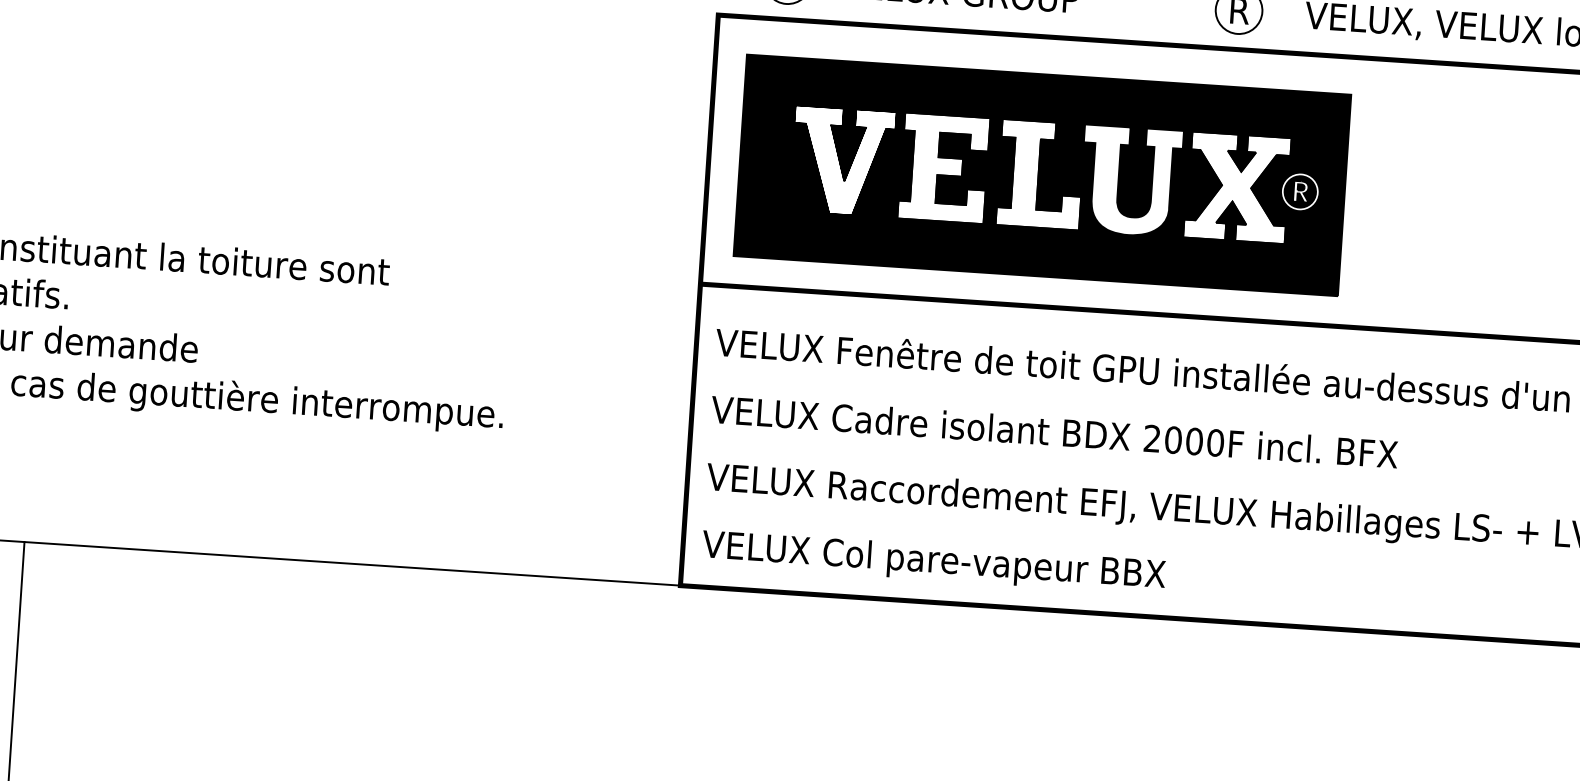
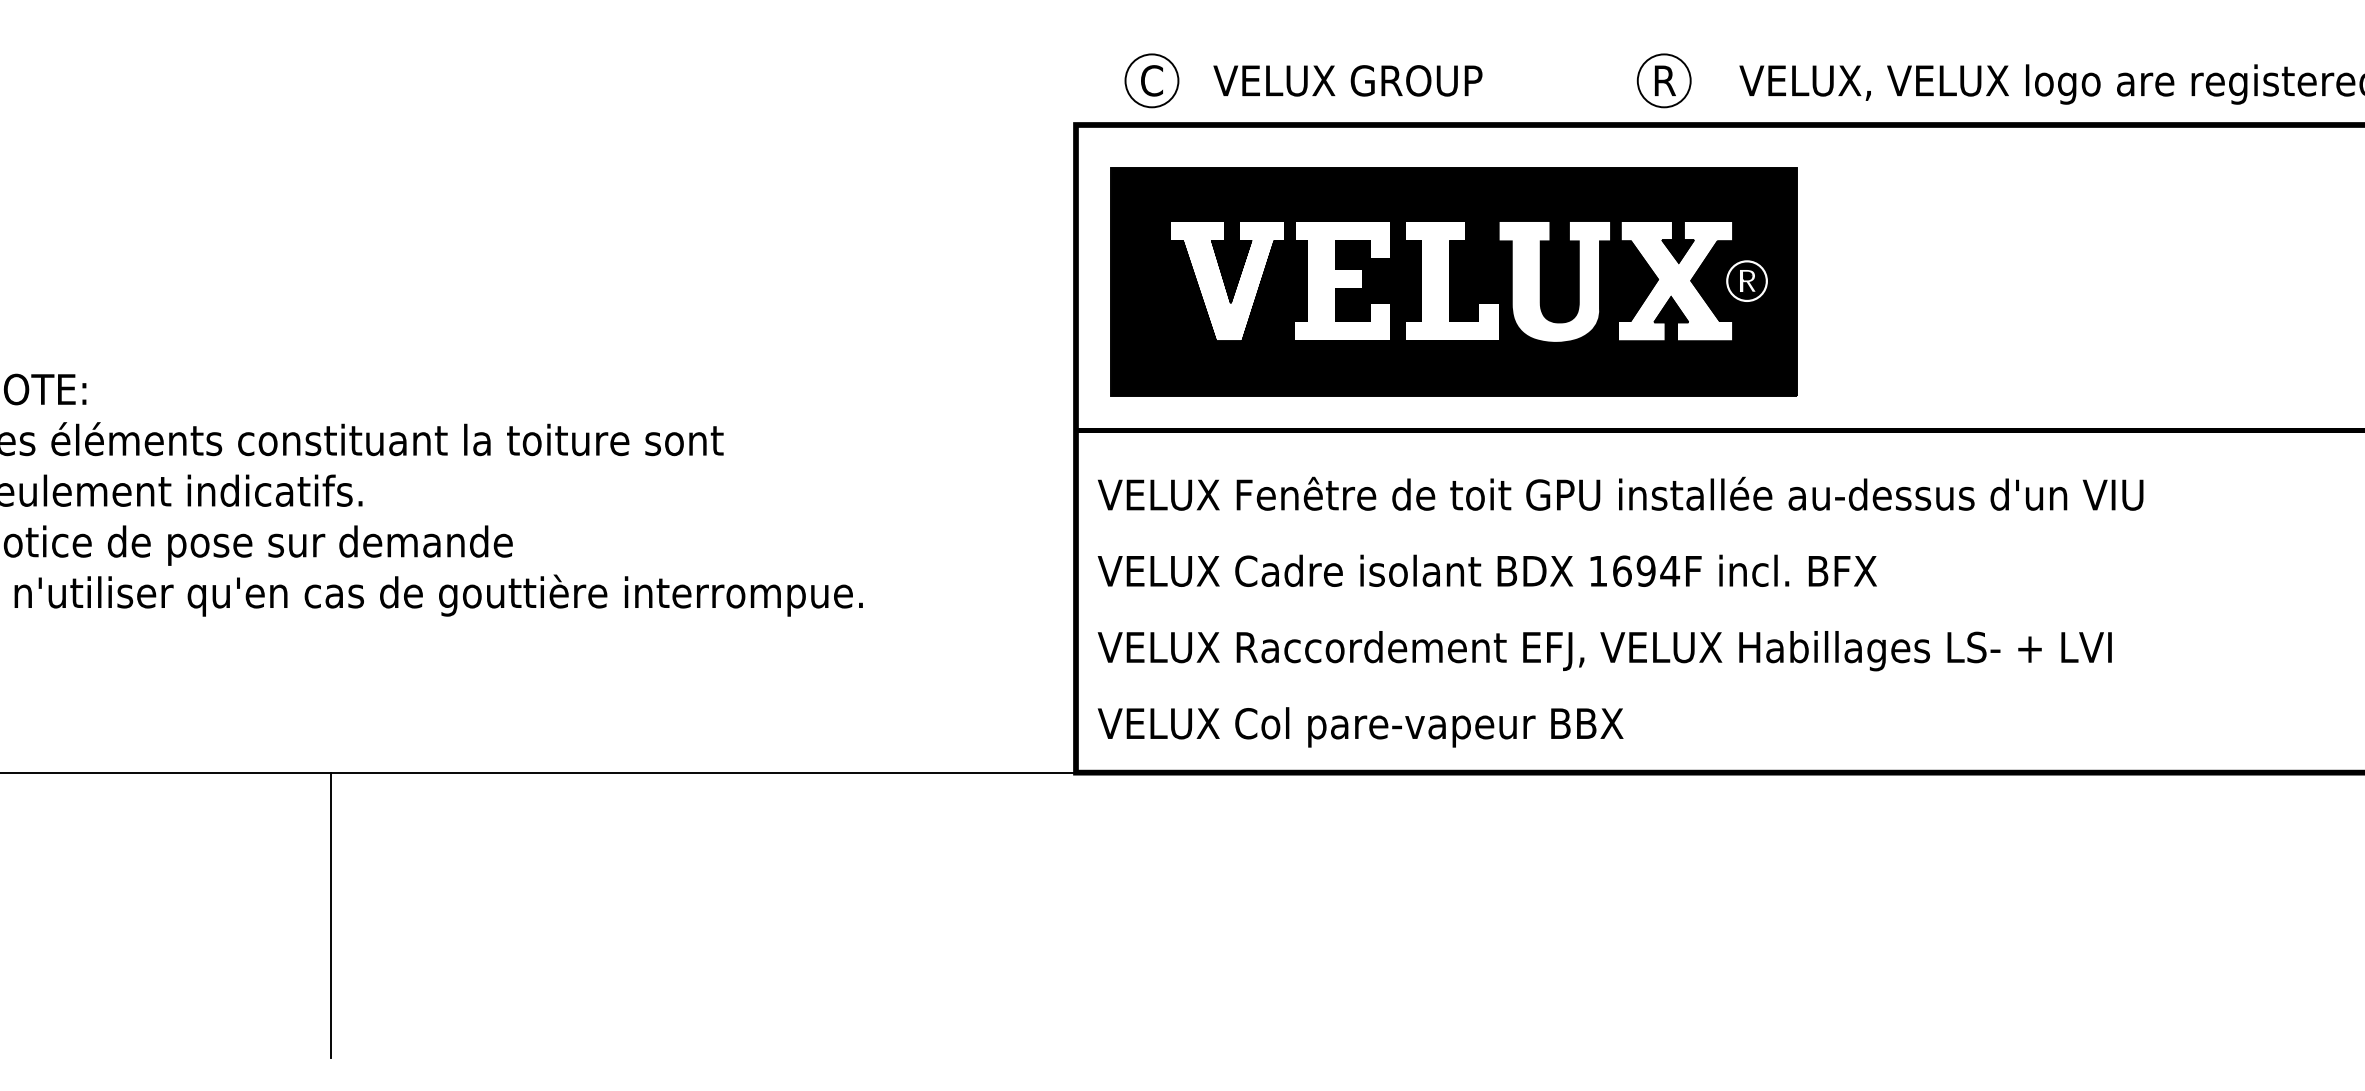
text: (1184, 440) -> (1634, 570), 2000F -> 1694F

